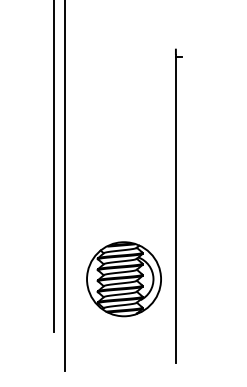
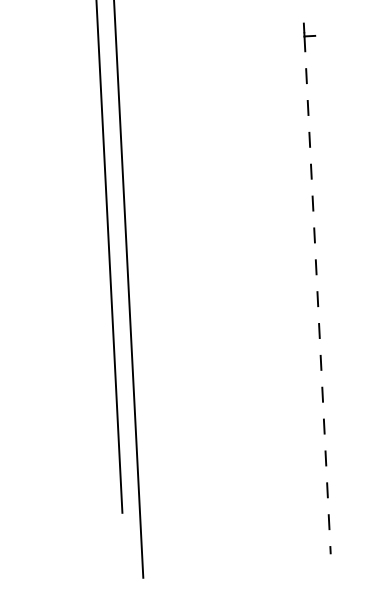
line: (175, 209) -> (316, 294), solid -> dashed
part: (123, 279) -> (234, 417), removed

